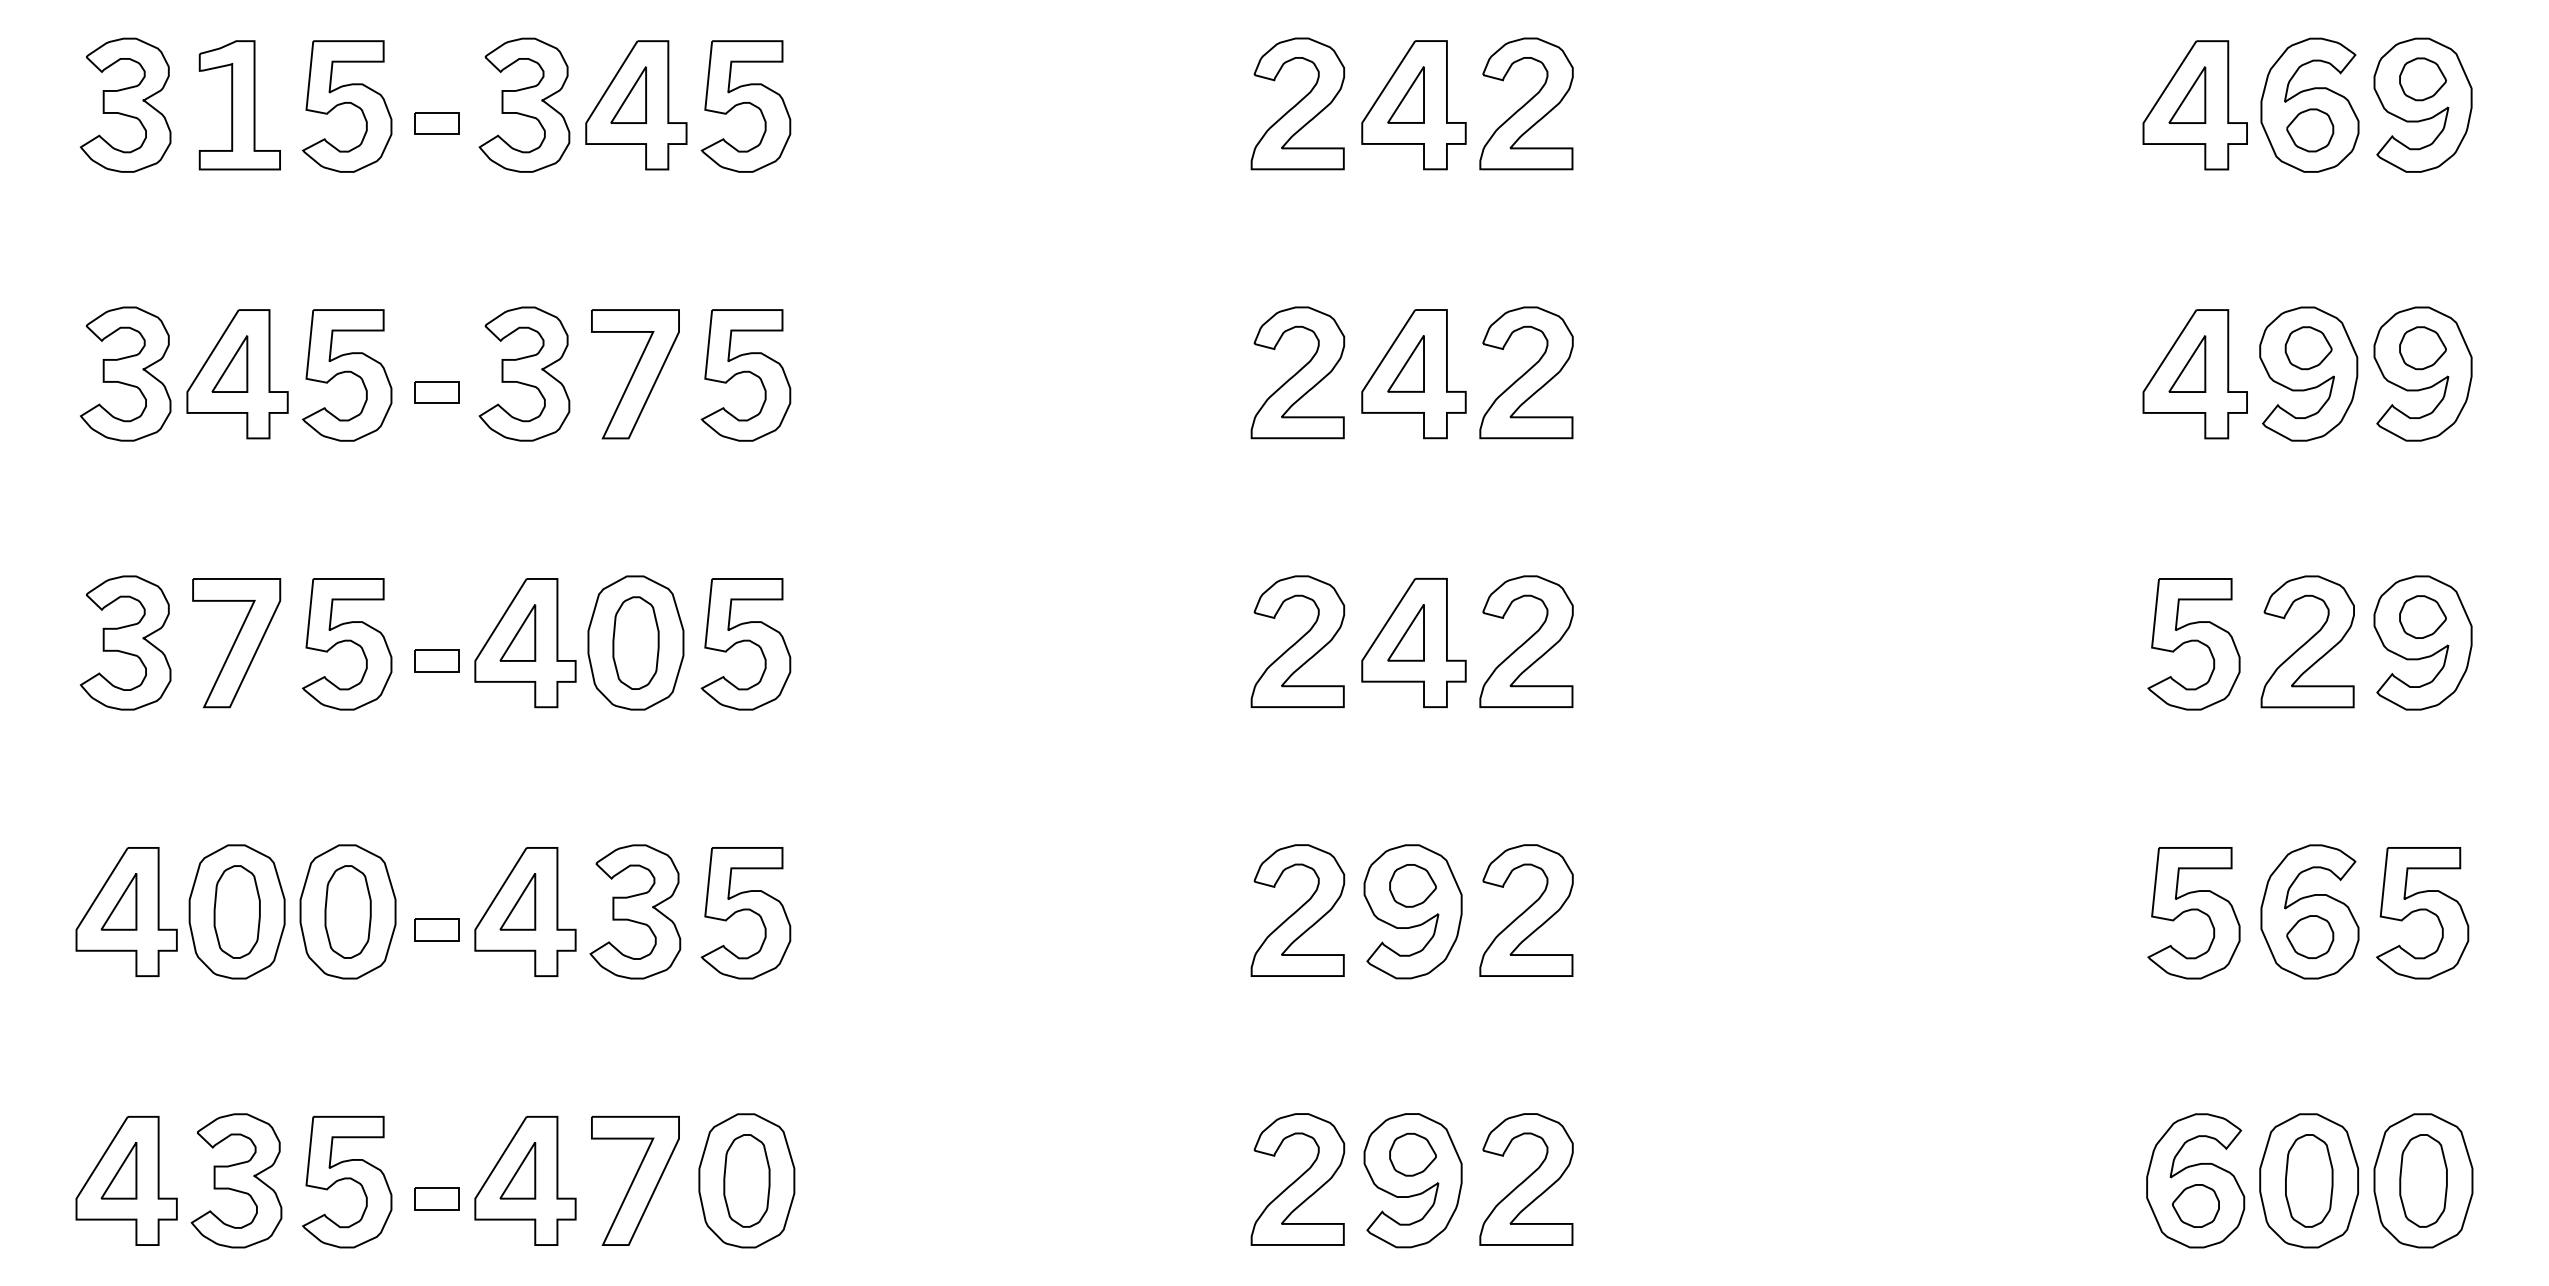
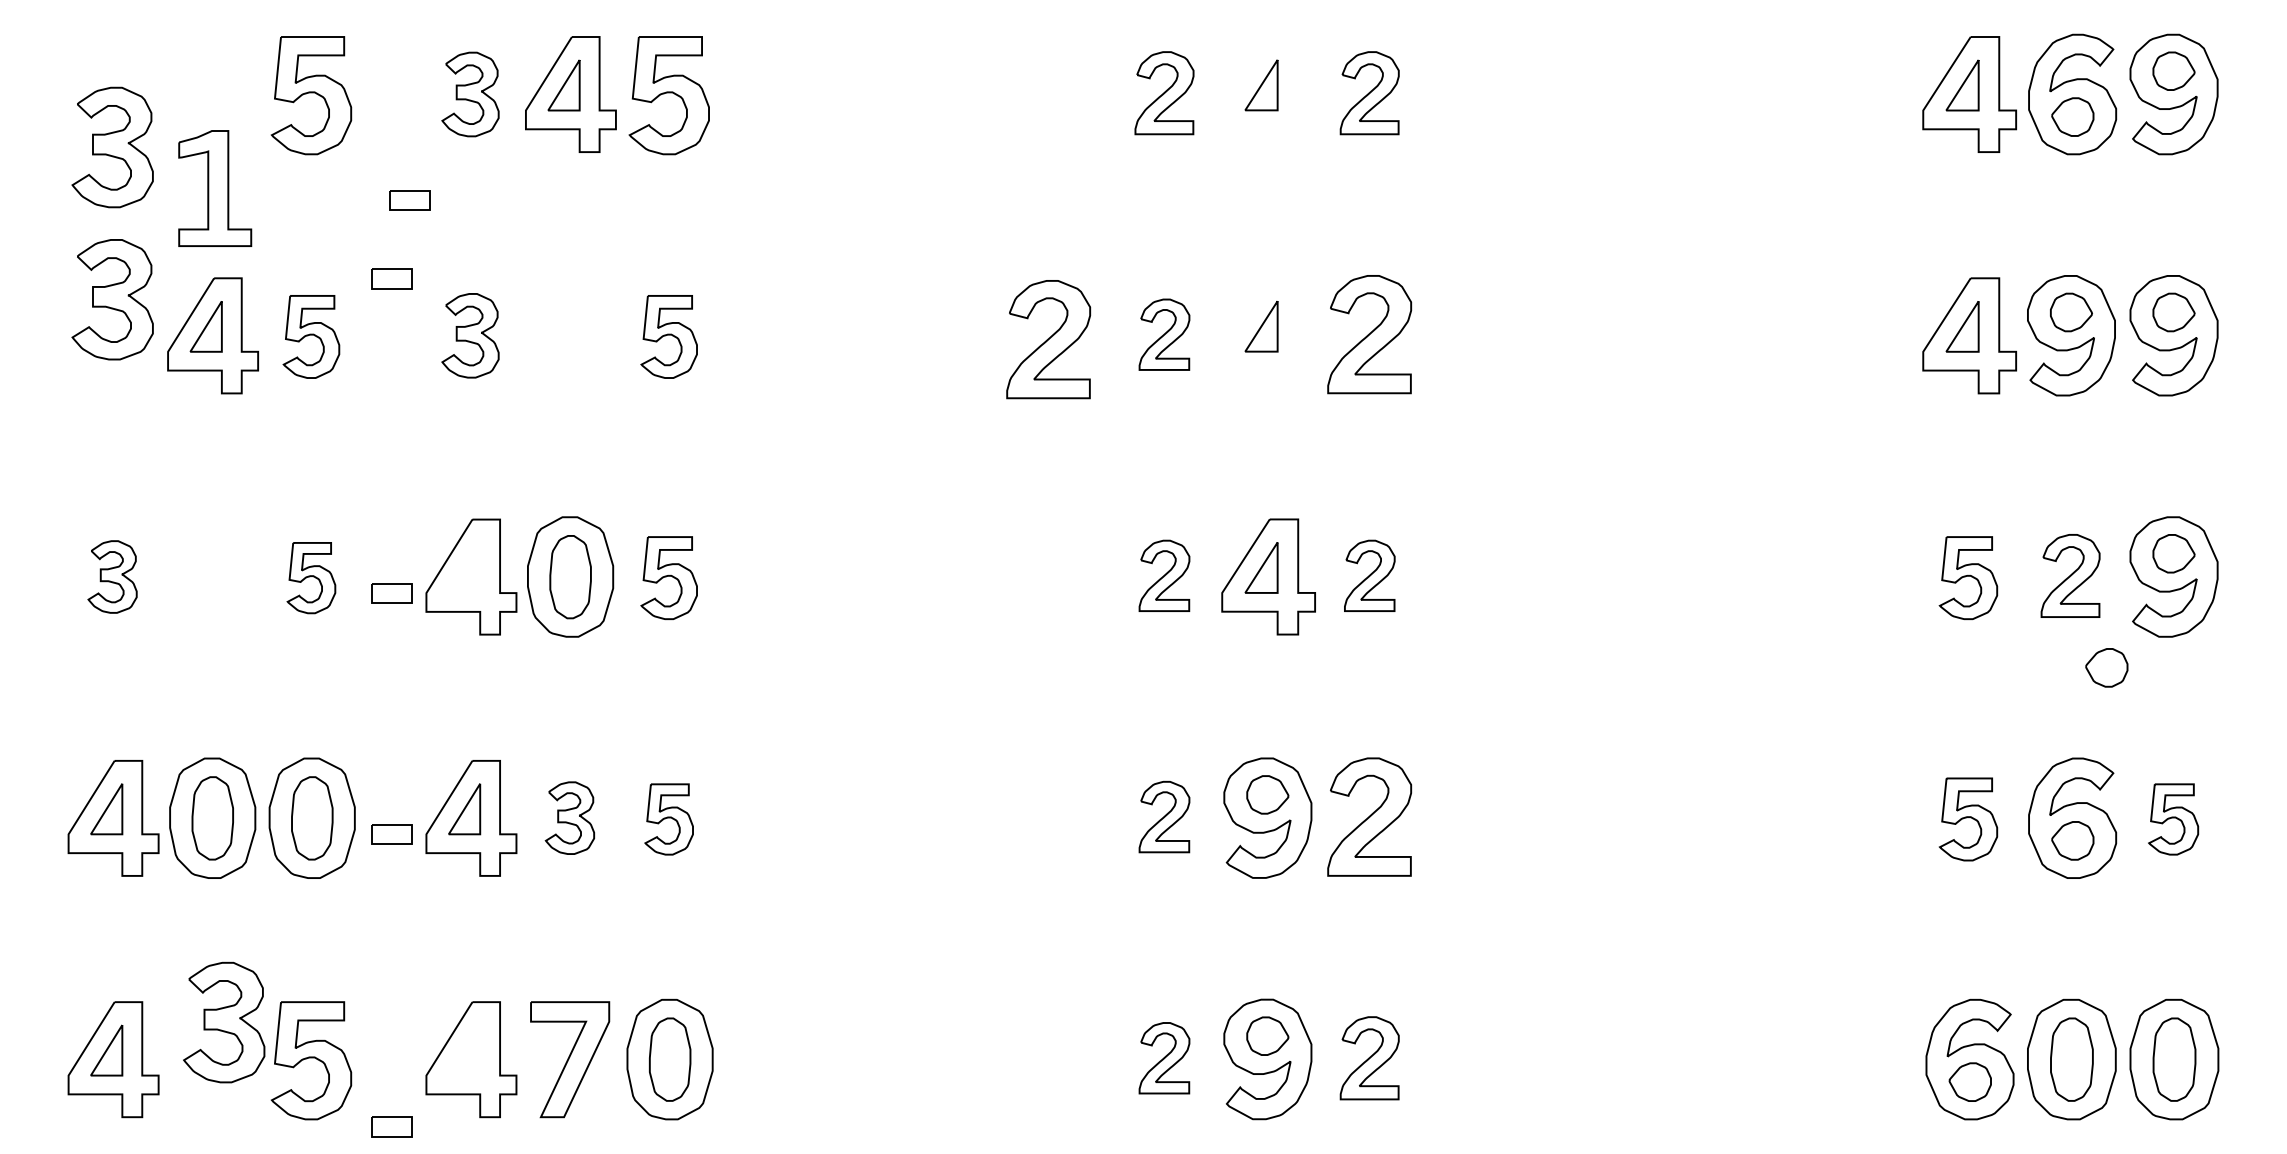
part: (1297, 103) -> (1164, 92), size x0.7
part: (1526, 103) -> (1369, 92), size x0.7
part: (125, 105) -> (112, 147), moved
part: (240, 105) -> (215, 188), moved
part: (524, 105) -> (470, 94), size x0.7
part: (1413, 105) -> (1268, 94), removed
part: (436, 123) -> (409, 200), moved
part: (1297, 372) -> (1164, 334), size x0.6
part: (125, 373) -> (112, 299), moved
part: (524, 373) -> (470, 335), size x0.7
part: (635, 373) -> (570, 335), removed
part: (1413, 373) -> (1268, 335), removed
part: (347, 374) -> (311, 336), size x0.7
part: (745, 374) -> (668, 336), size x0.7
part: (1168, 378) -> (1048, 339), added
part: (436, 391) -> (391, 278), moved
part: (517, 632) -> (464, 567), removed
part: (1297, 641) -> (1164, 575), size x0.6
part: (1526, 641) -> (1369, 575), size x0.6
part: (2307, 641) -> (2070, 575), size x0.7
part: (125, 642) -> (112, 576), size x0.6
part: (236, 642) -> (212, 576), removed
part: (347, 643) -> (311, 577), size x0.6
part: (745, 643) -> (668, 577), size x0.7
part: (2193, 643) -> (1968, 577), size x0.7
part: (2347, 743) -> (2106, 667), added
part: (1297, 909) -> (1164, 816), size x0.6
part: (634, 911) -> (569, 817), size x0.6
part: (745, 913) -> (668, 819), size x0.6
part: (2193, 913) -> (1968, 819), size x0.7
part: (2422, 913) -> (2173, 819), size x0.6
part: (517, 1170) -> (464, 1050), removed
part: (1297, 1178) -> (1164, 1057), size x0.6
part: (1526, 1178) -> (1369, 1057), size x0.7
part: (236, 1180) -> (224, 1022), moved
part: (436, 1198) -> (391, 1126), moved

